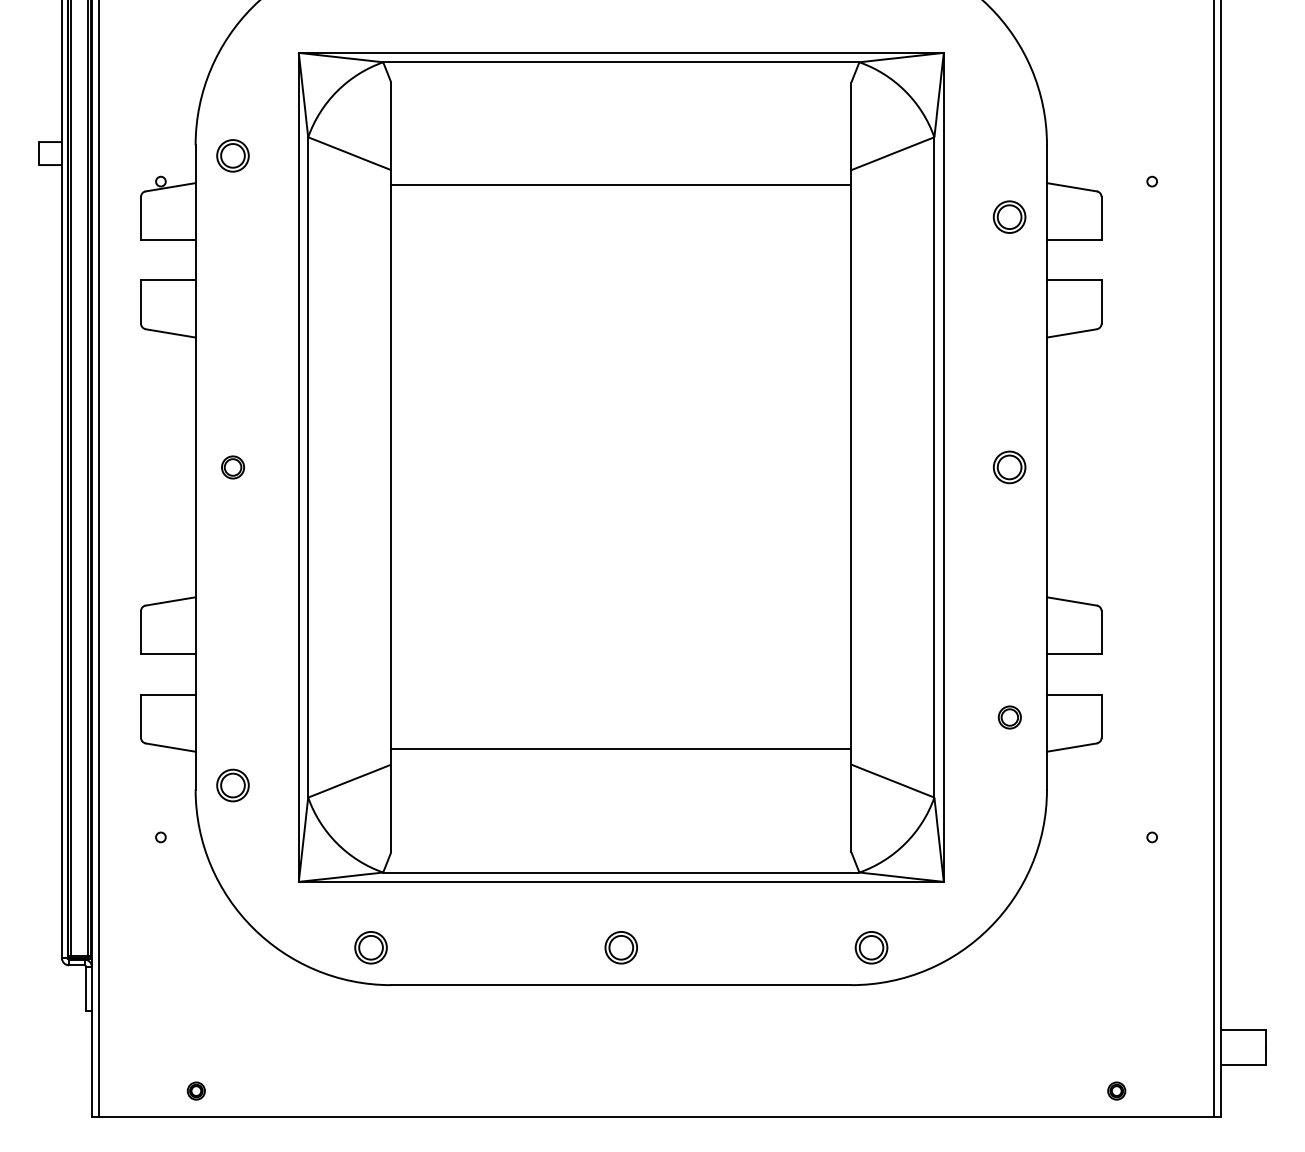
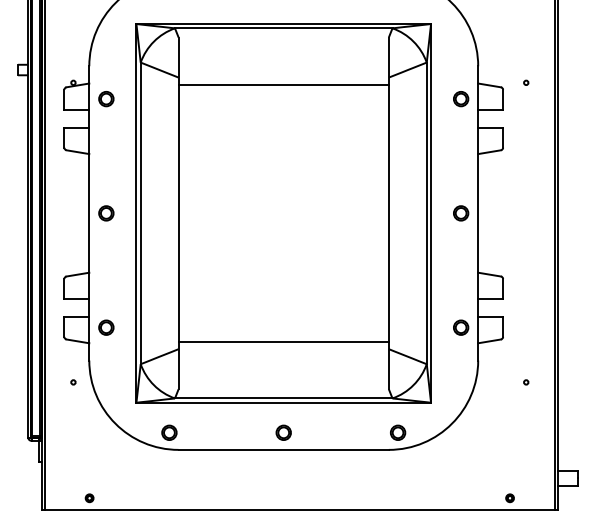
part: (233, 156) -> (106, 99), moved
part: (233, 467) -> (106, 213), size x1.43
part: (1010, 717) -> (461, 327), size x1.43
part: (233, 785) -> (106, 327), moved

